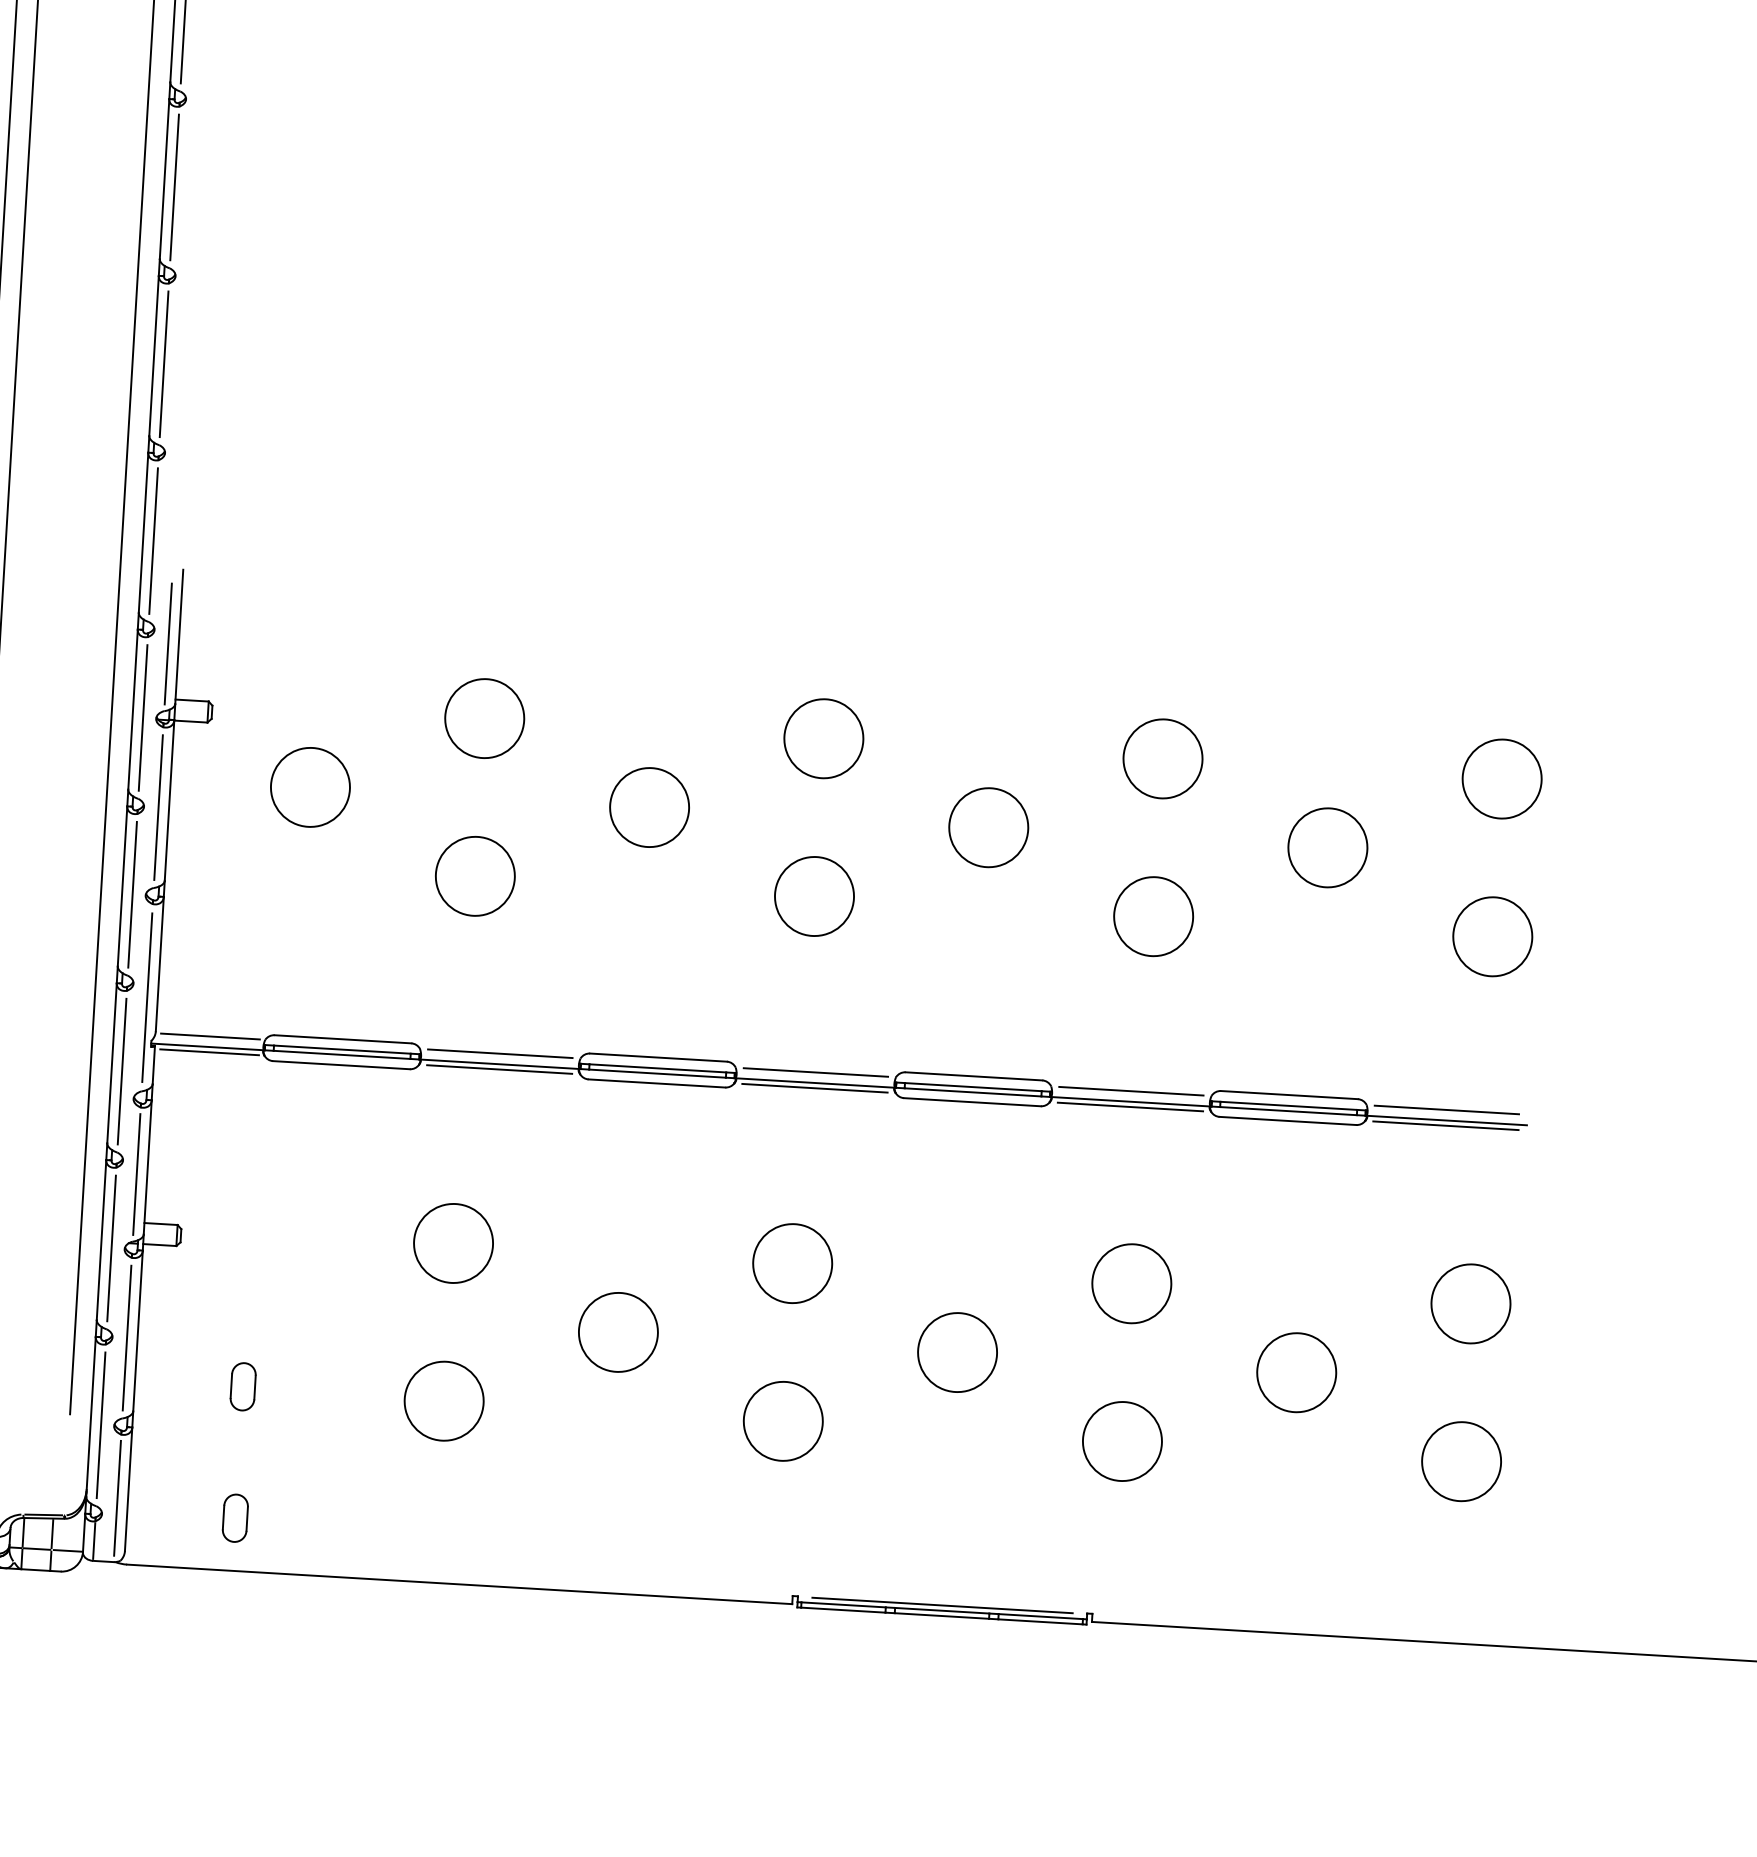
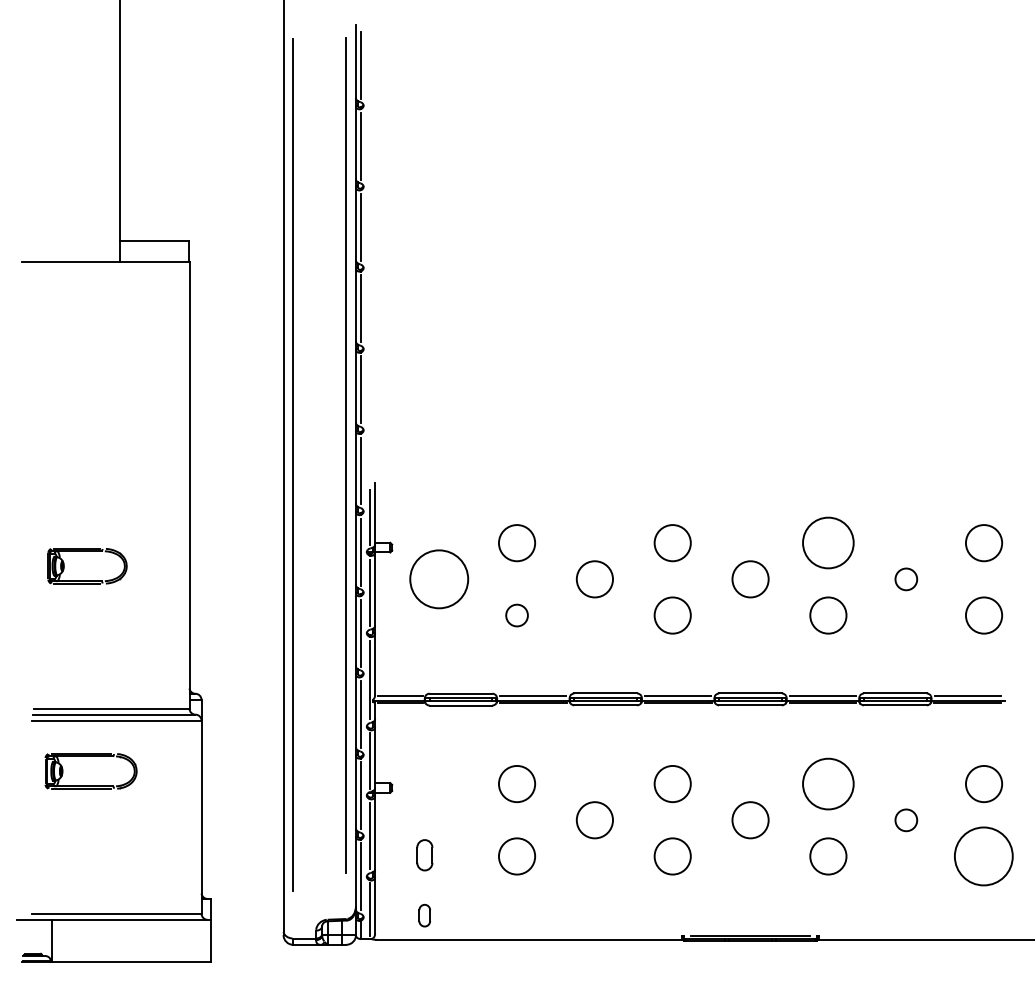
circle: (1163, 759) -> (828, 543), size x1.4
circle: (311, 787) -> (439, 579), size x1.6
circle: (1328, 848) -> (906, 579), size x0.6
circle: (474, 876) -> (516, 615), size x0.6
circle: (1132, 1282) -> (828, 783), size x1.4
circle: (1297, 1373) -> (906, 820), size x0.6
part: (242, 1387) -> (424, 855), size x1.4
circle: (1462, 1461) -> (984, 856), size x1.6

